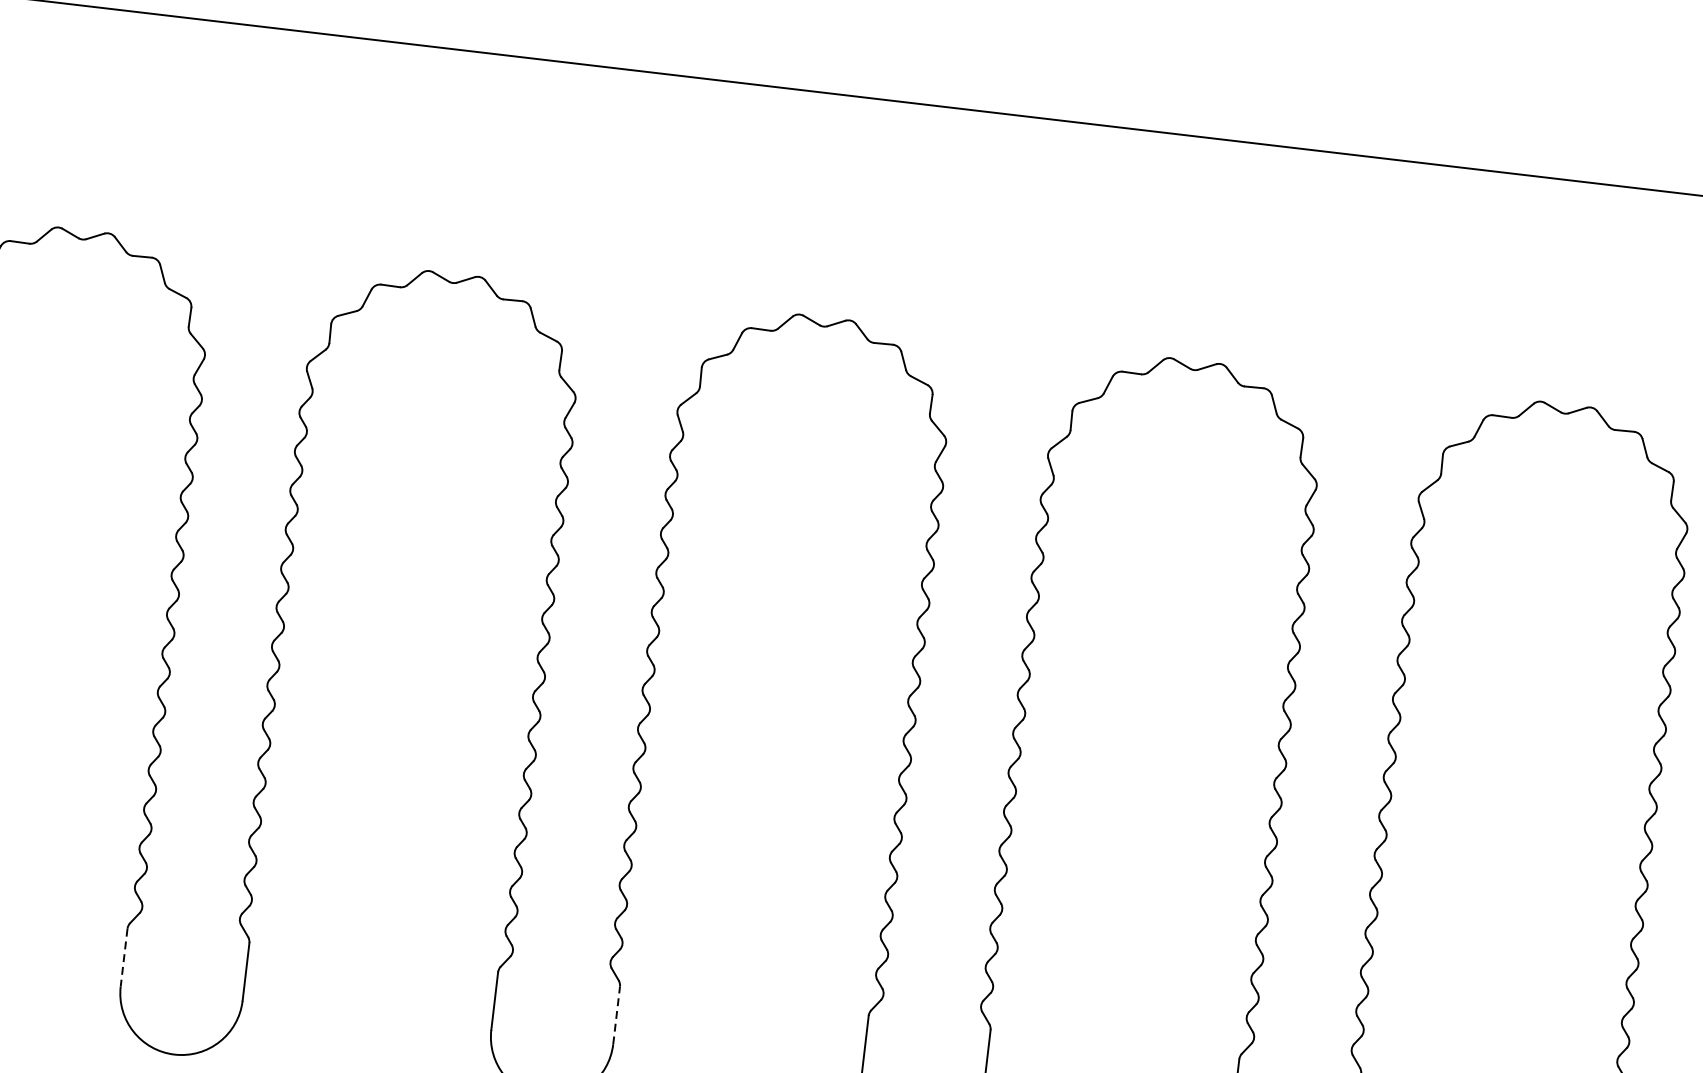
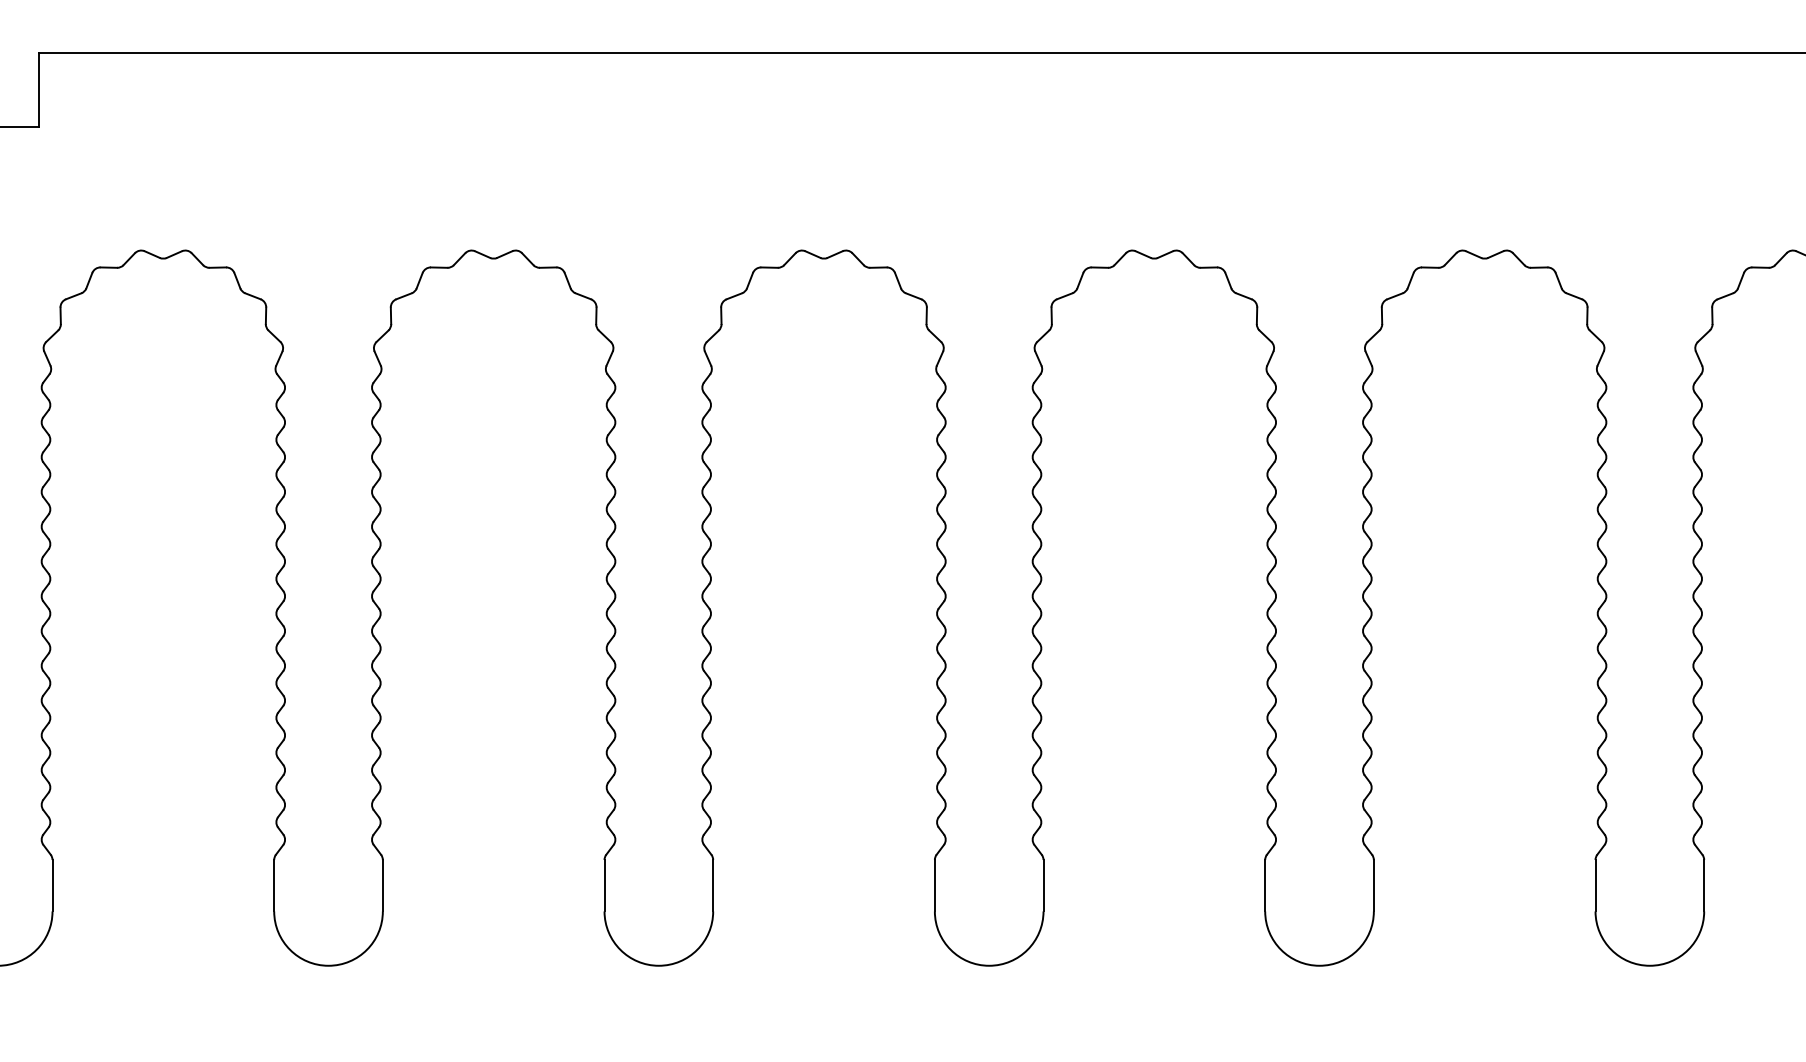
line: (124, 957) -> (274, 885), dashed -> solid
line: (616, 1015) -> (713, 885), dashed -> solid

